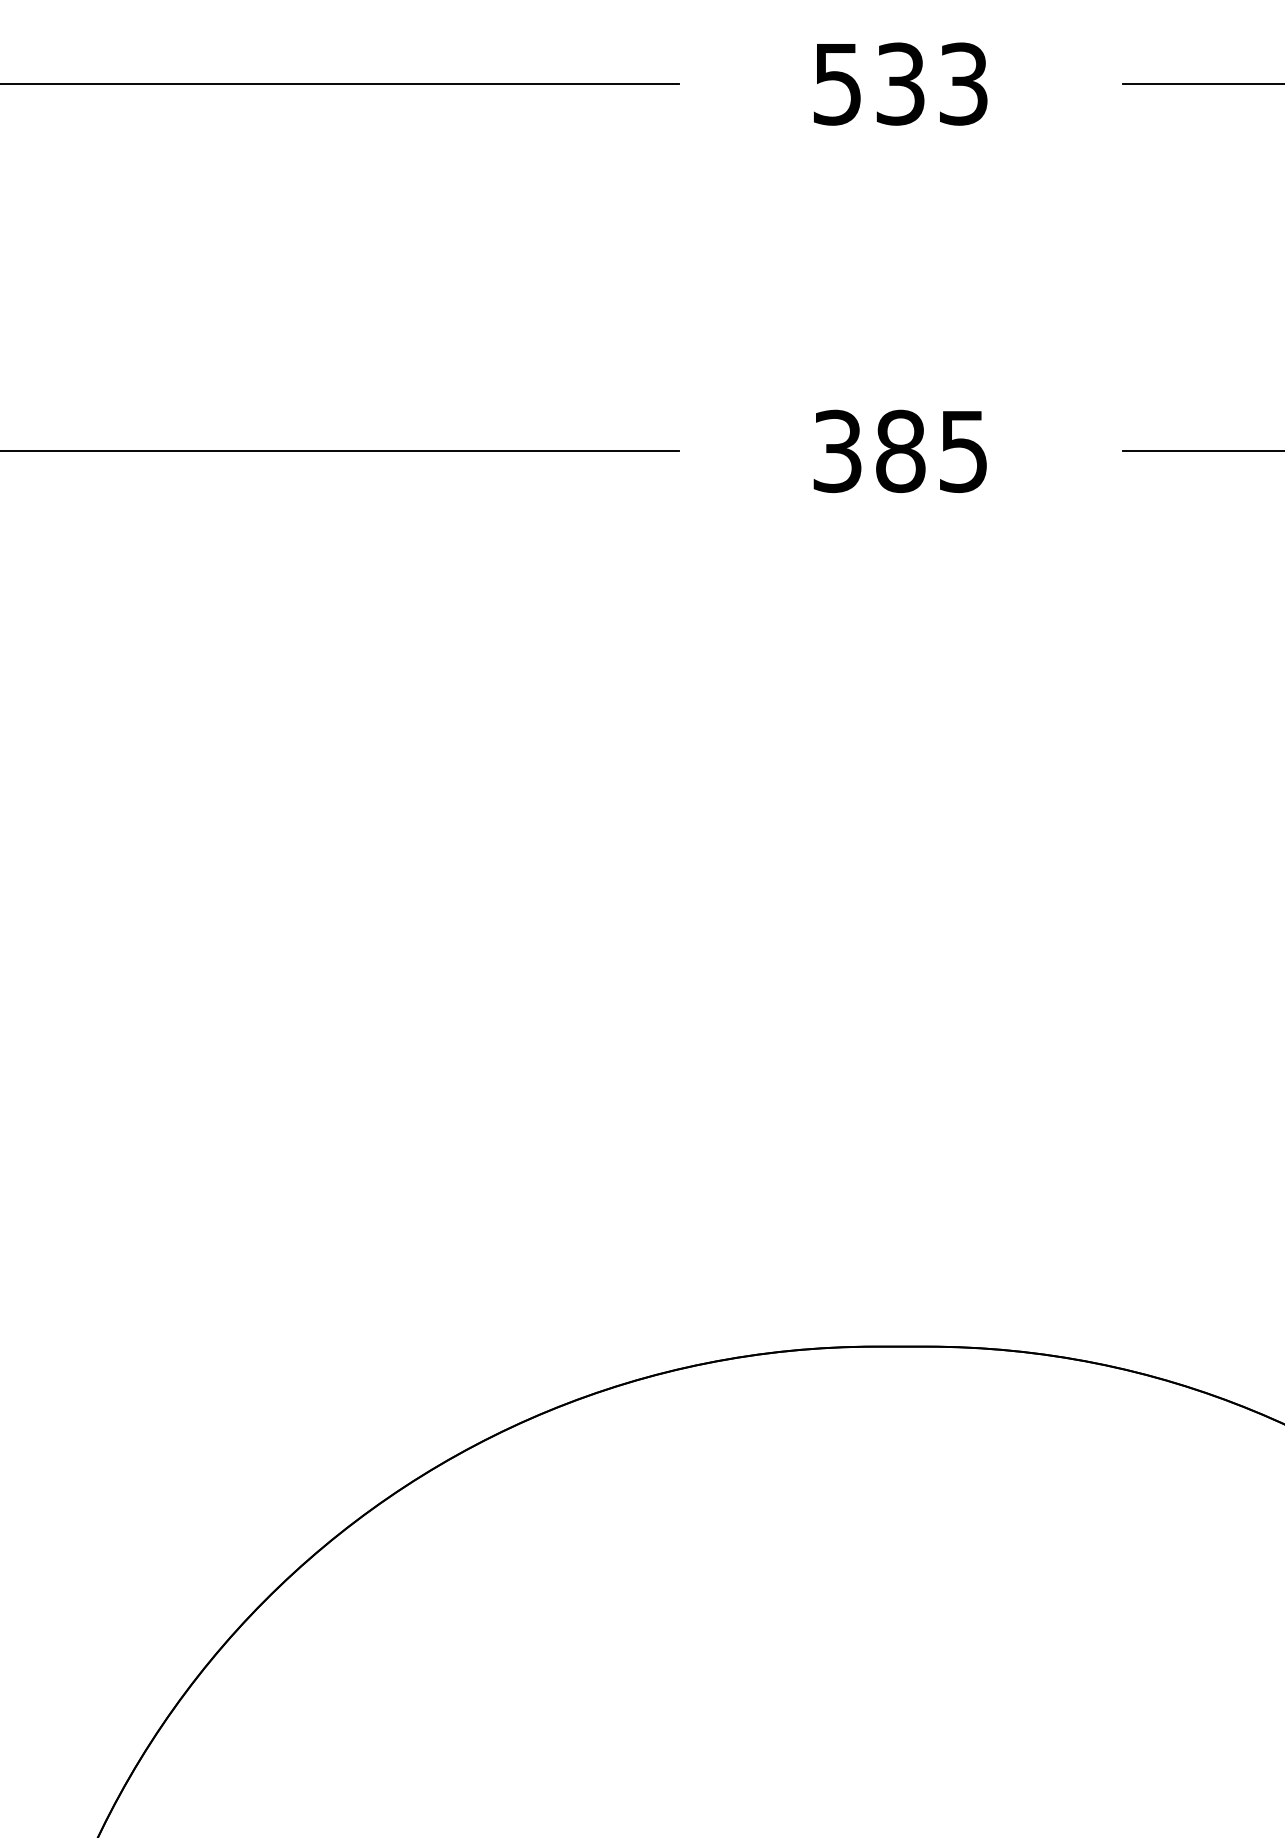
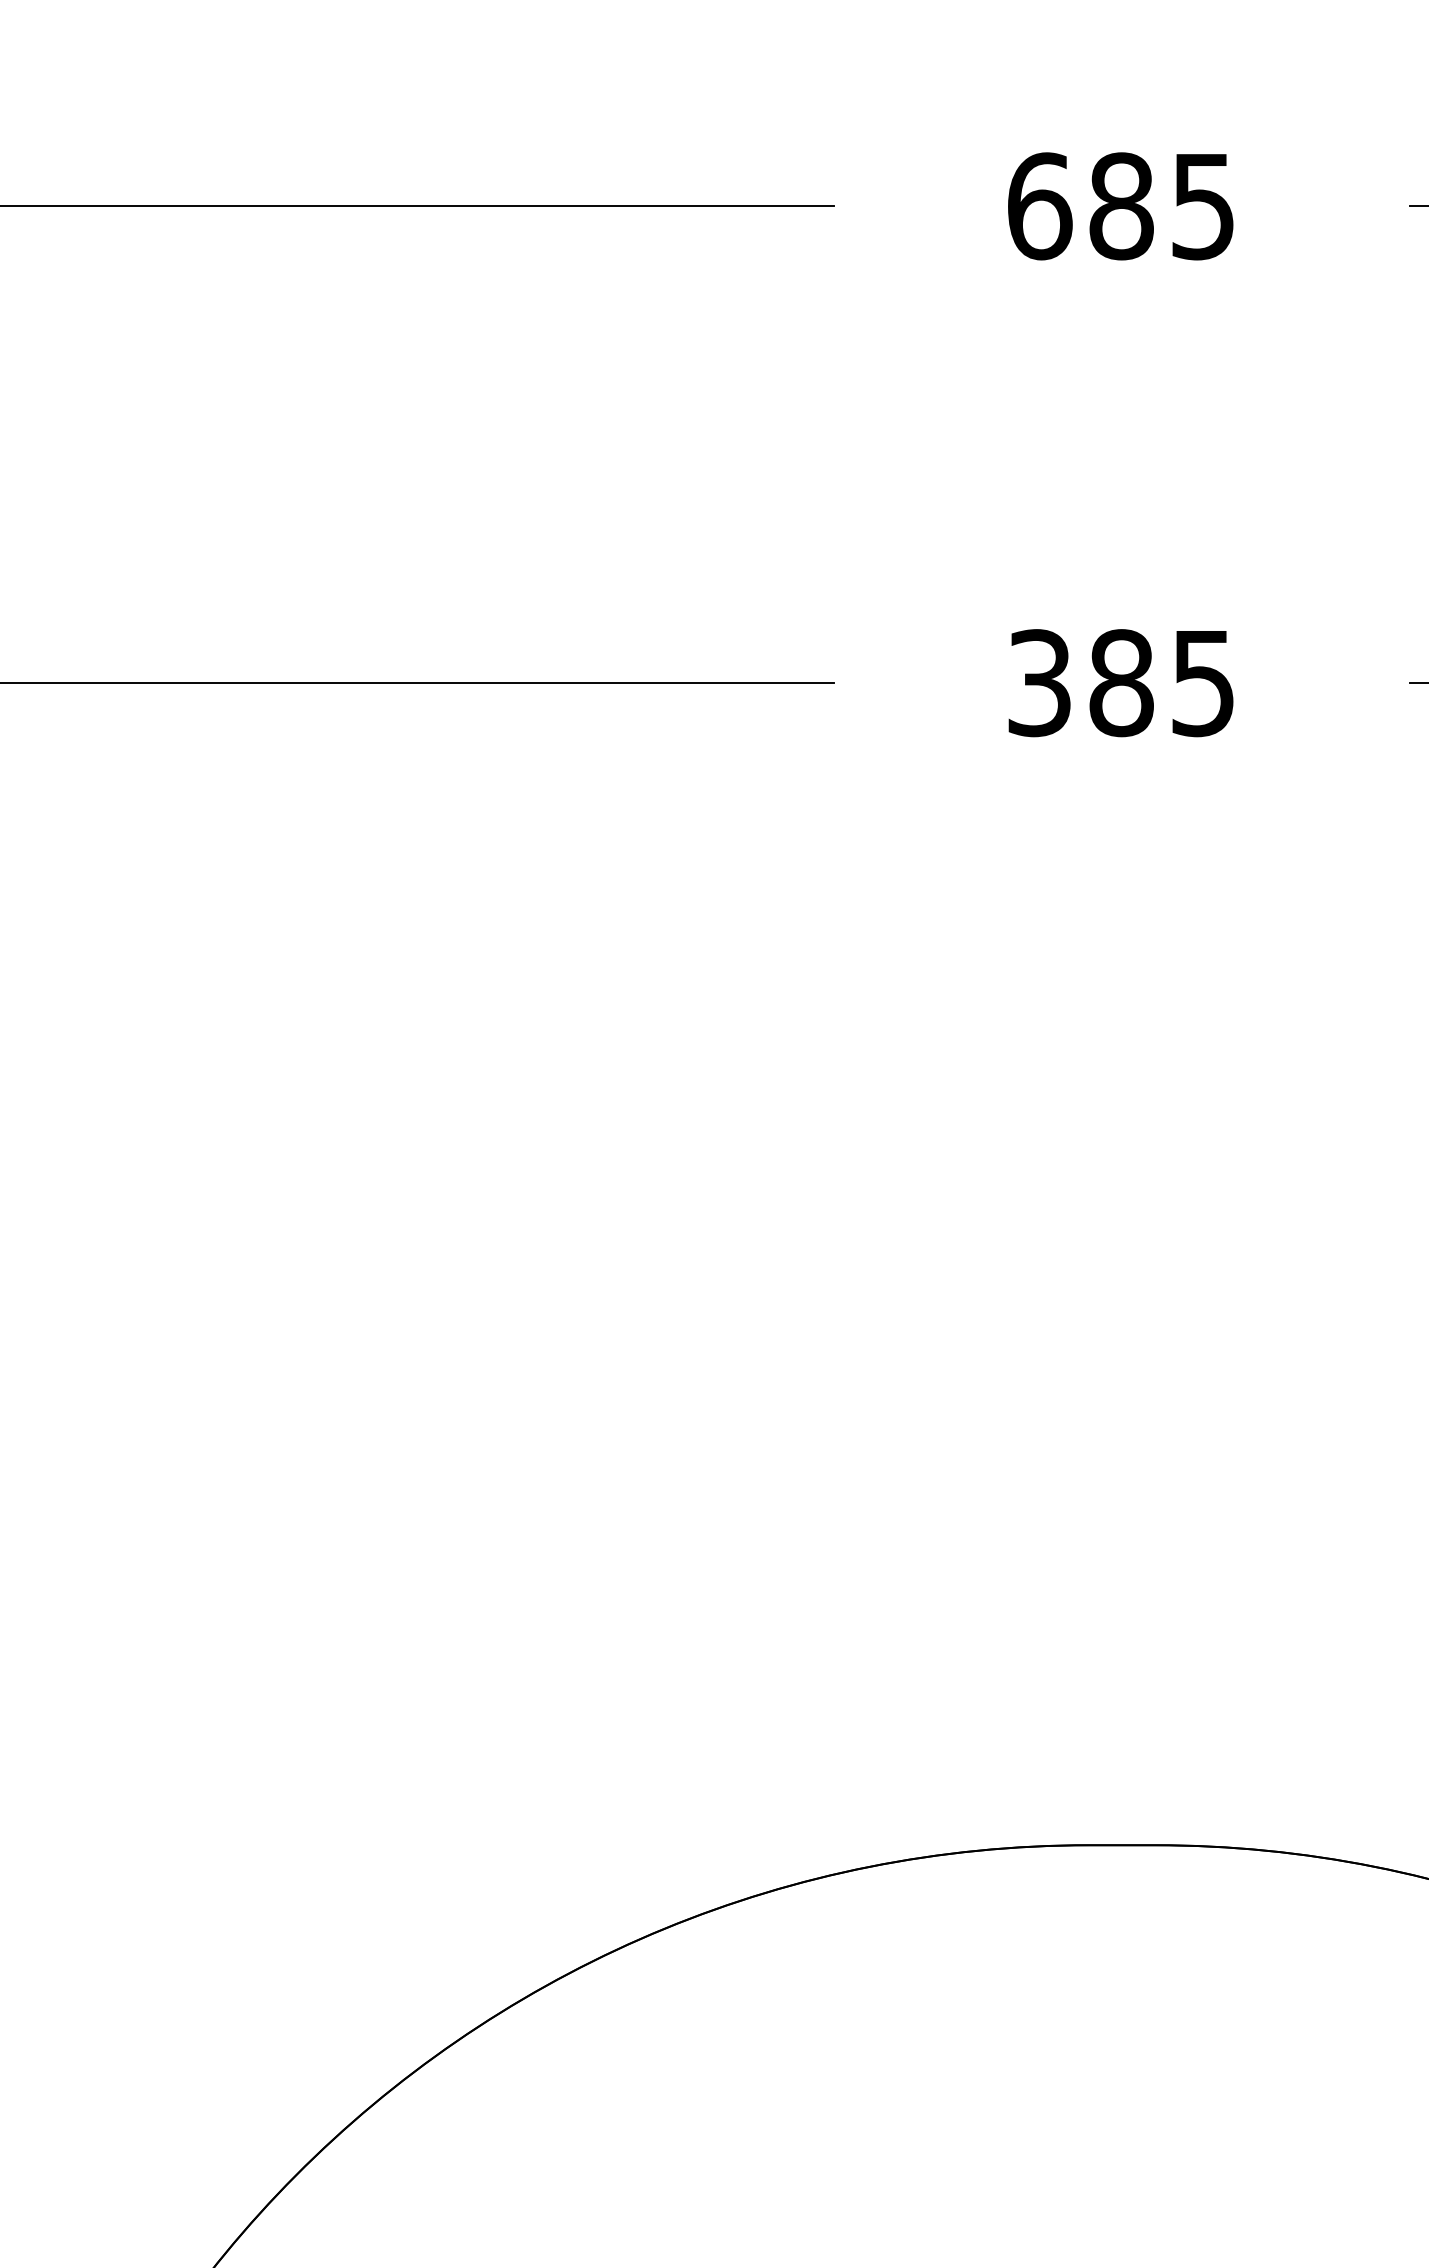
text: (900, 83) -> (1121, 205), 533 -> 685

